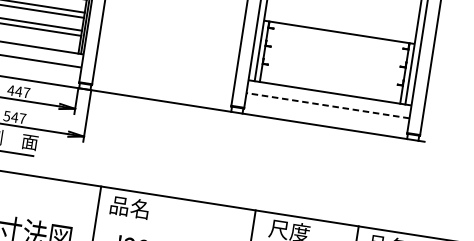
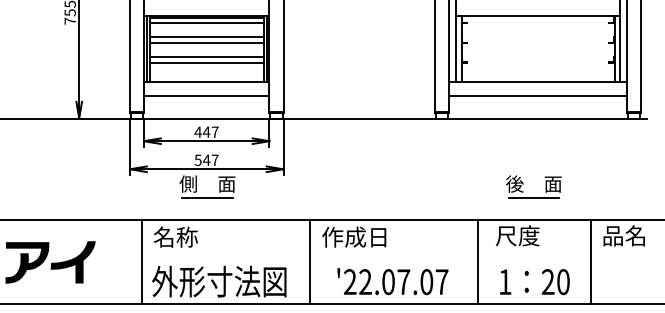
line: (328, 106) -> (538, 96), dashed -> solid
part: (302, 184) -> (523, 184), added
text: (139, 208) -> (354, 236), 品名 -> 作成日

